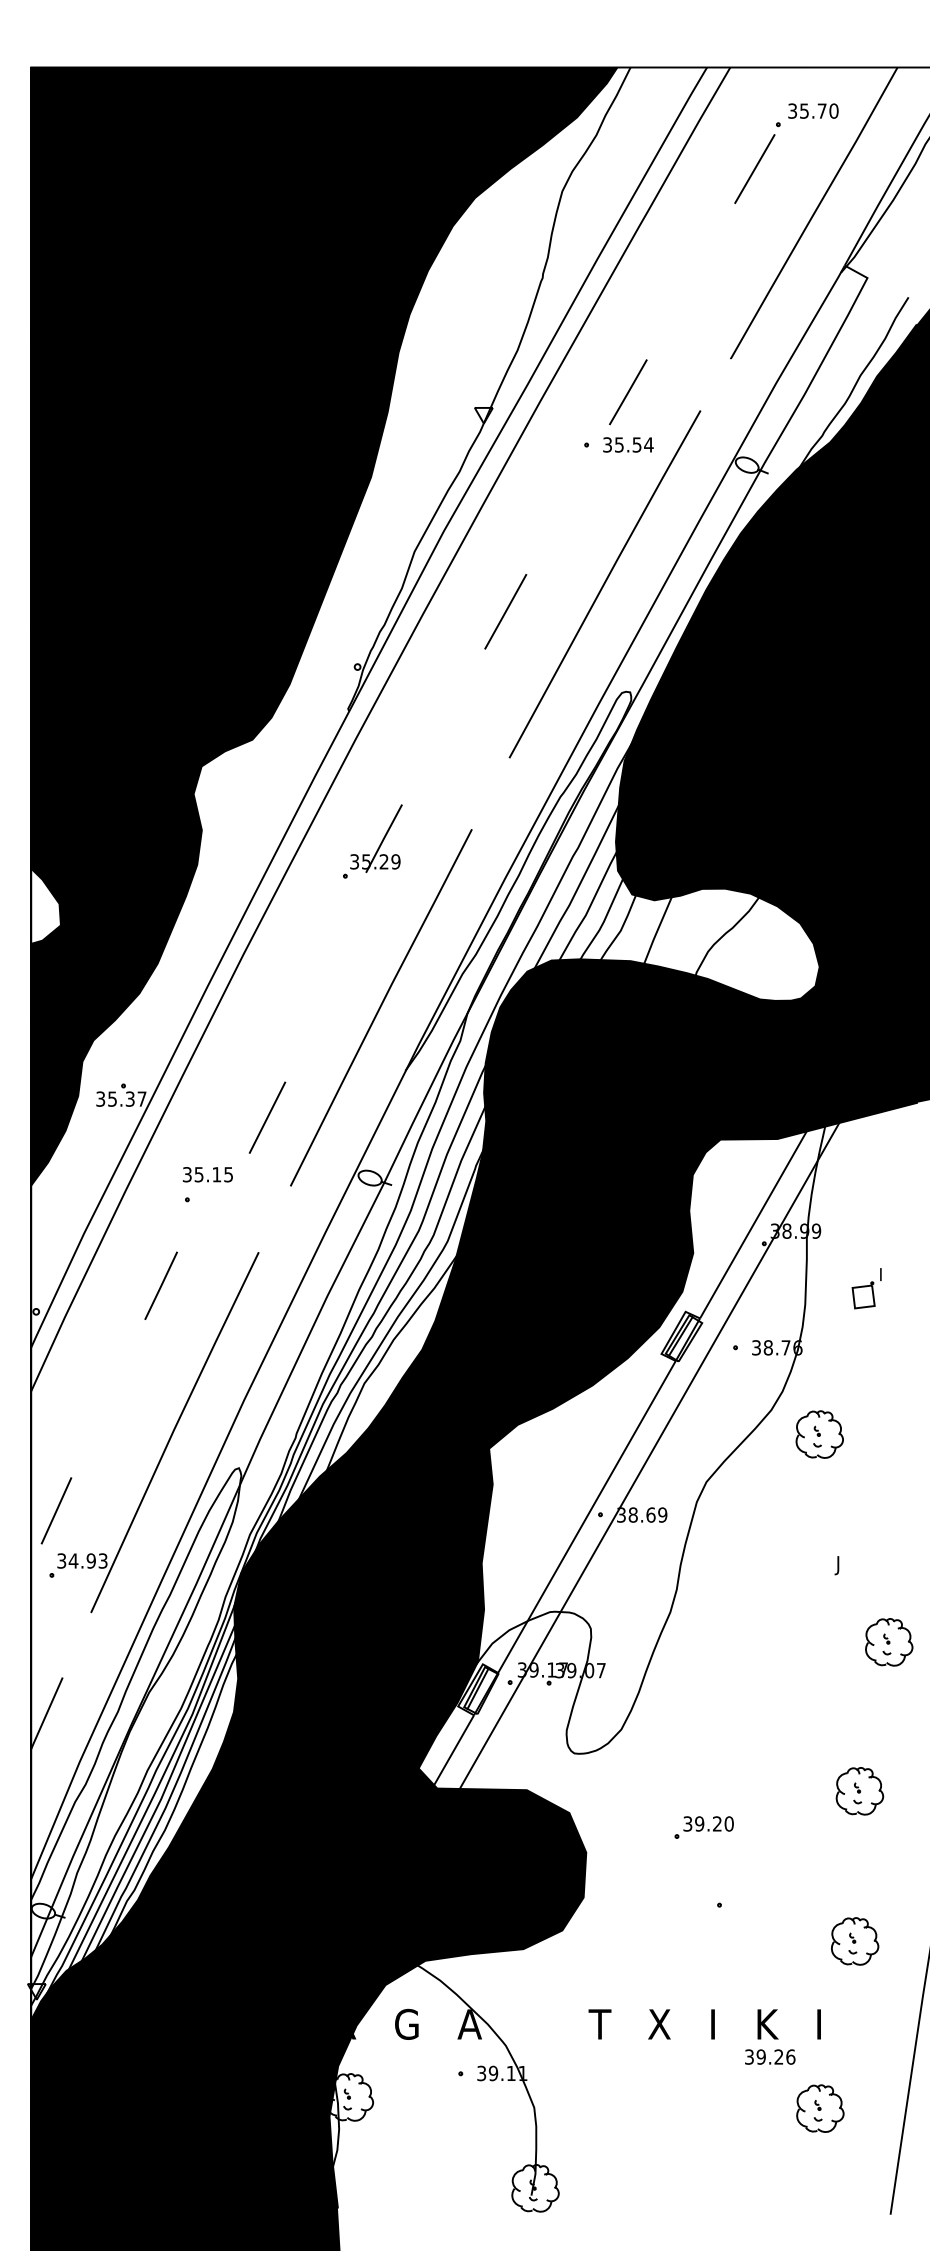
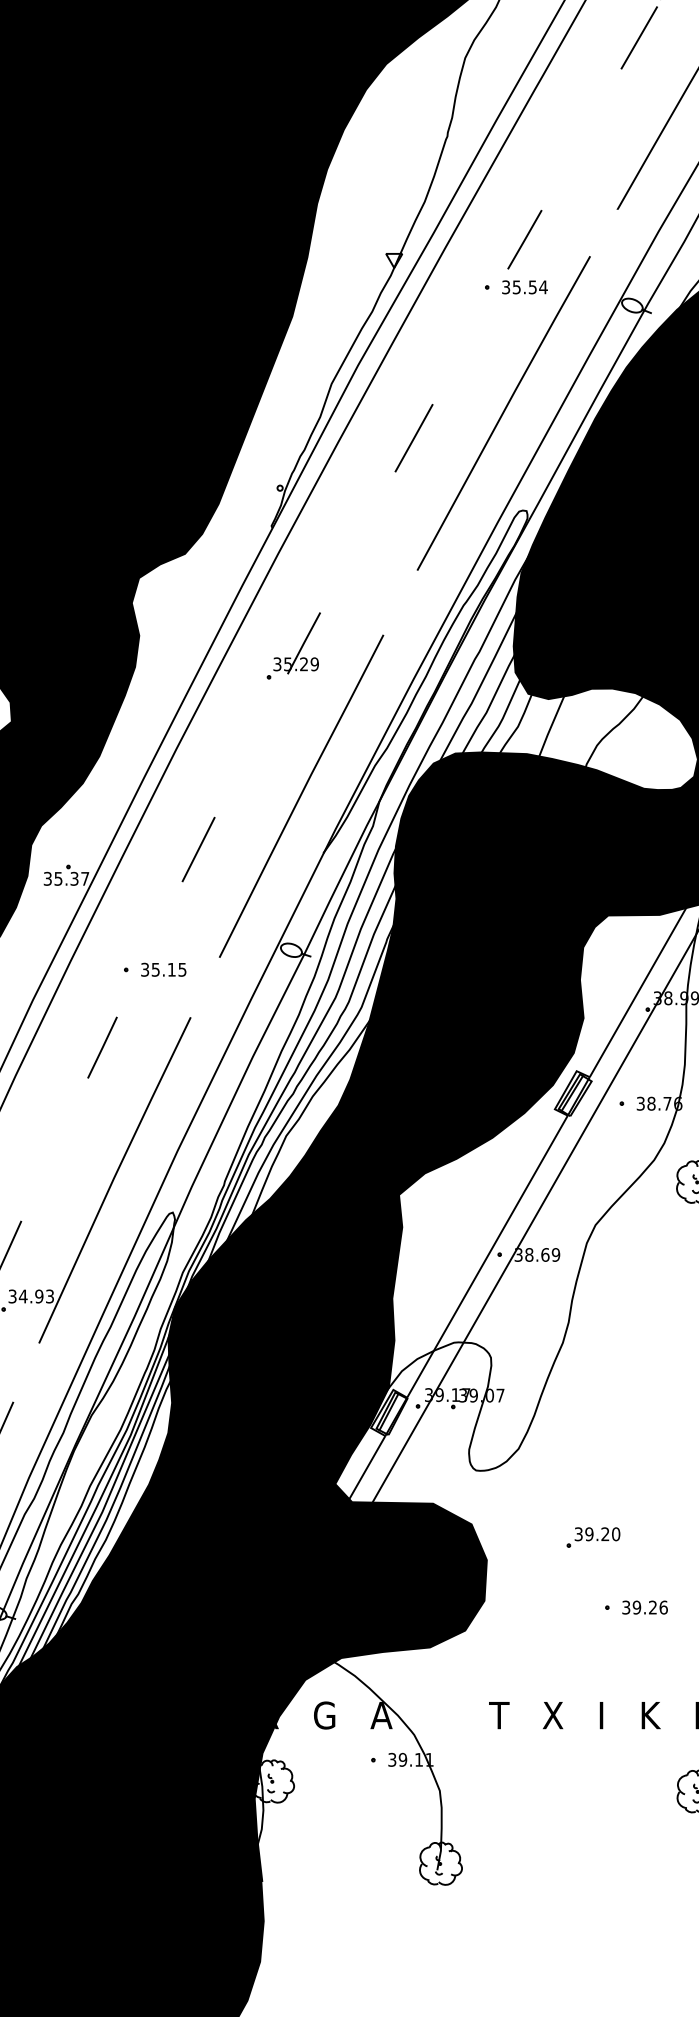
line: (267, 1117) -> (198, 849), moved
text: (207, 1174) -> (163, 969), moved
text: (770, 2056) -> (645, 1607), moved

